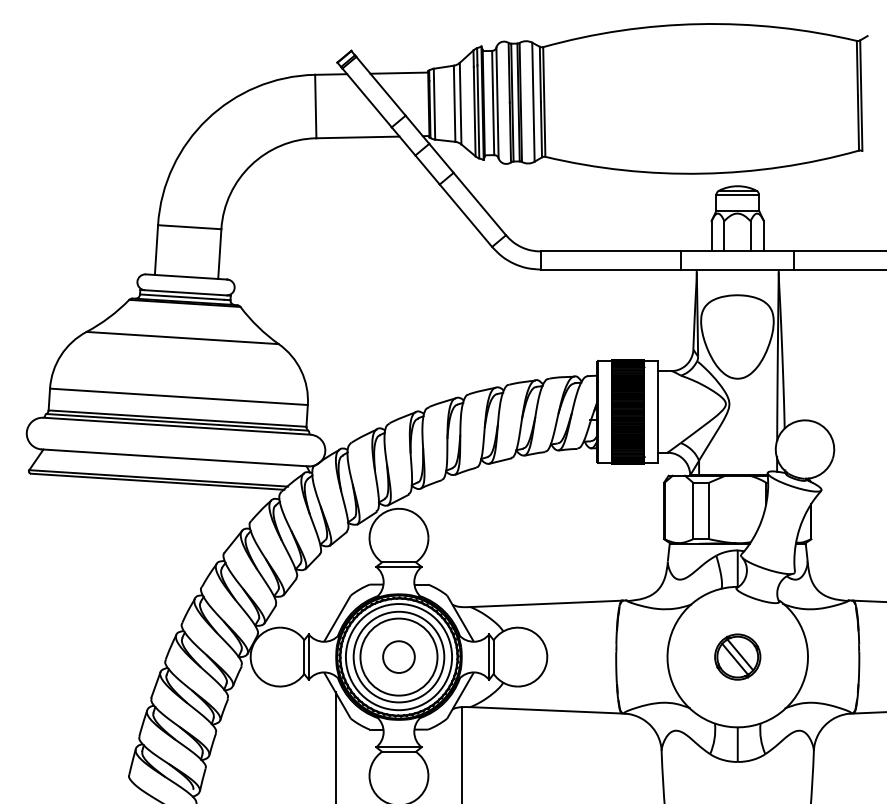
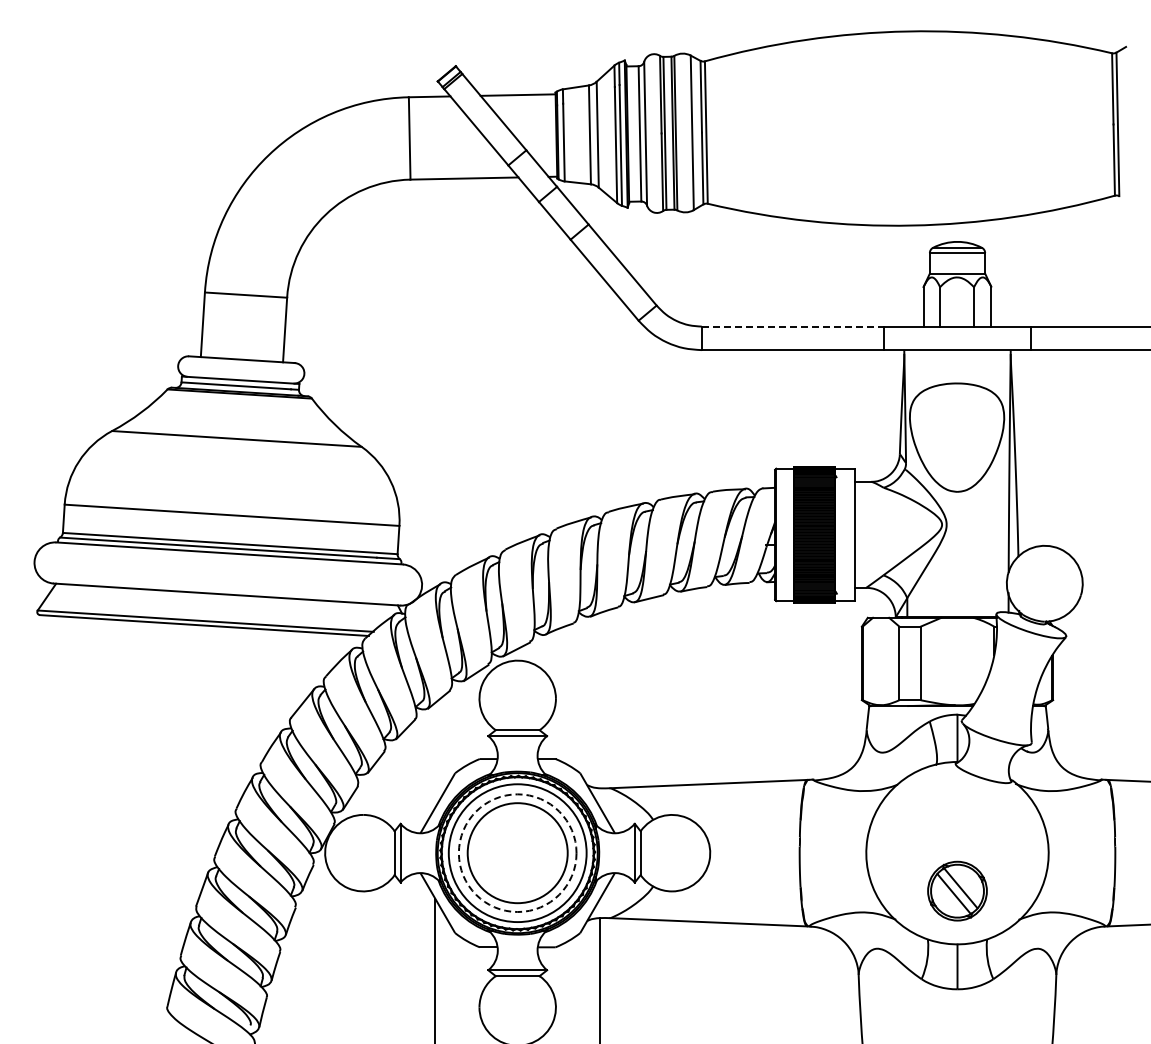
line: (611, 251) -> (793, 326), solid -> dashed
circle: (398, 656) -> (517, 852), removed
part: (737, 656) -> (957, 890), moved
circle: (398, 657) -> (517, 853), solid -> dashed

